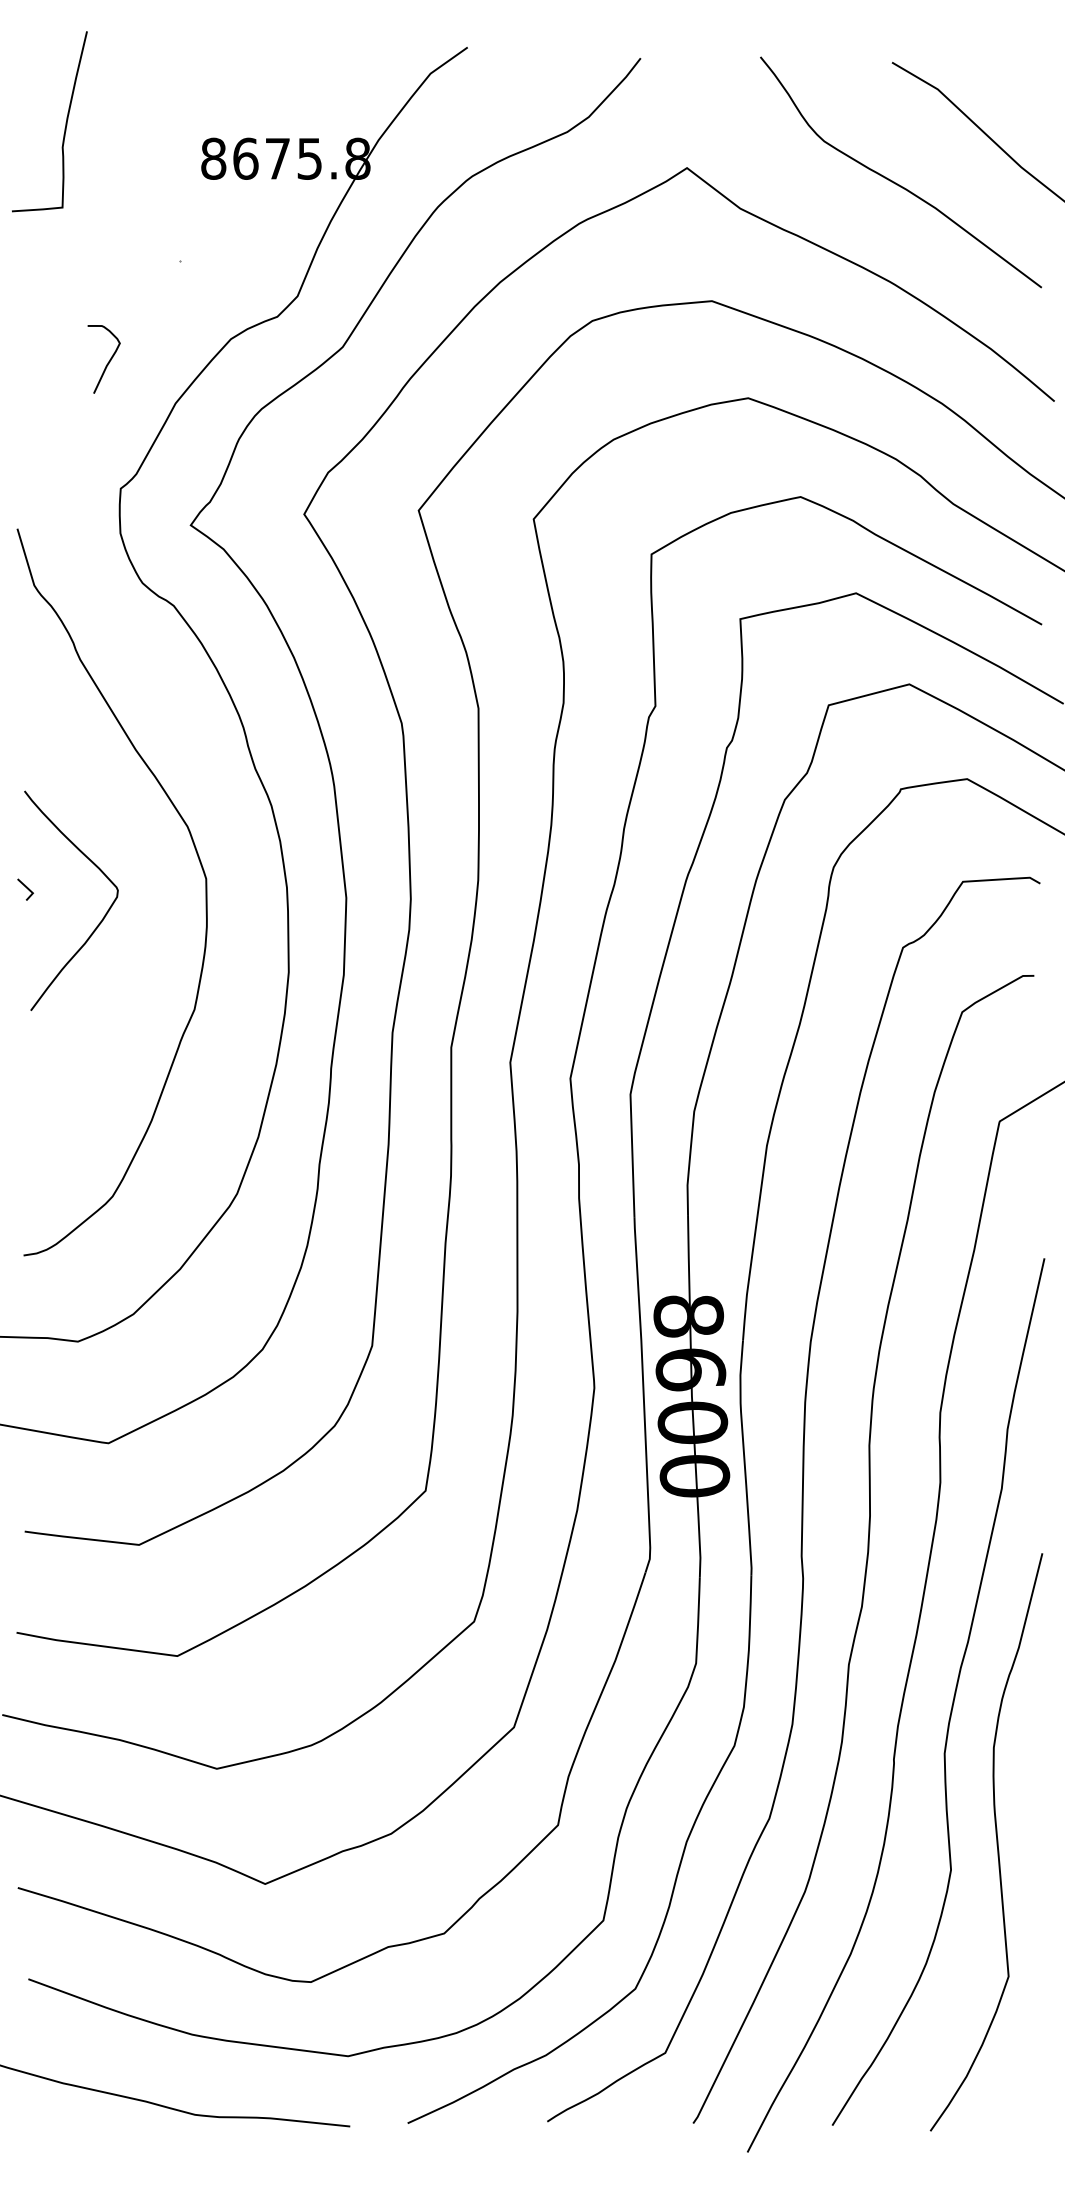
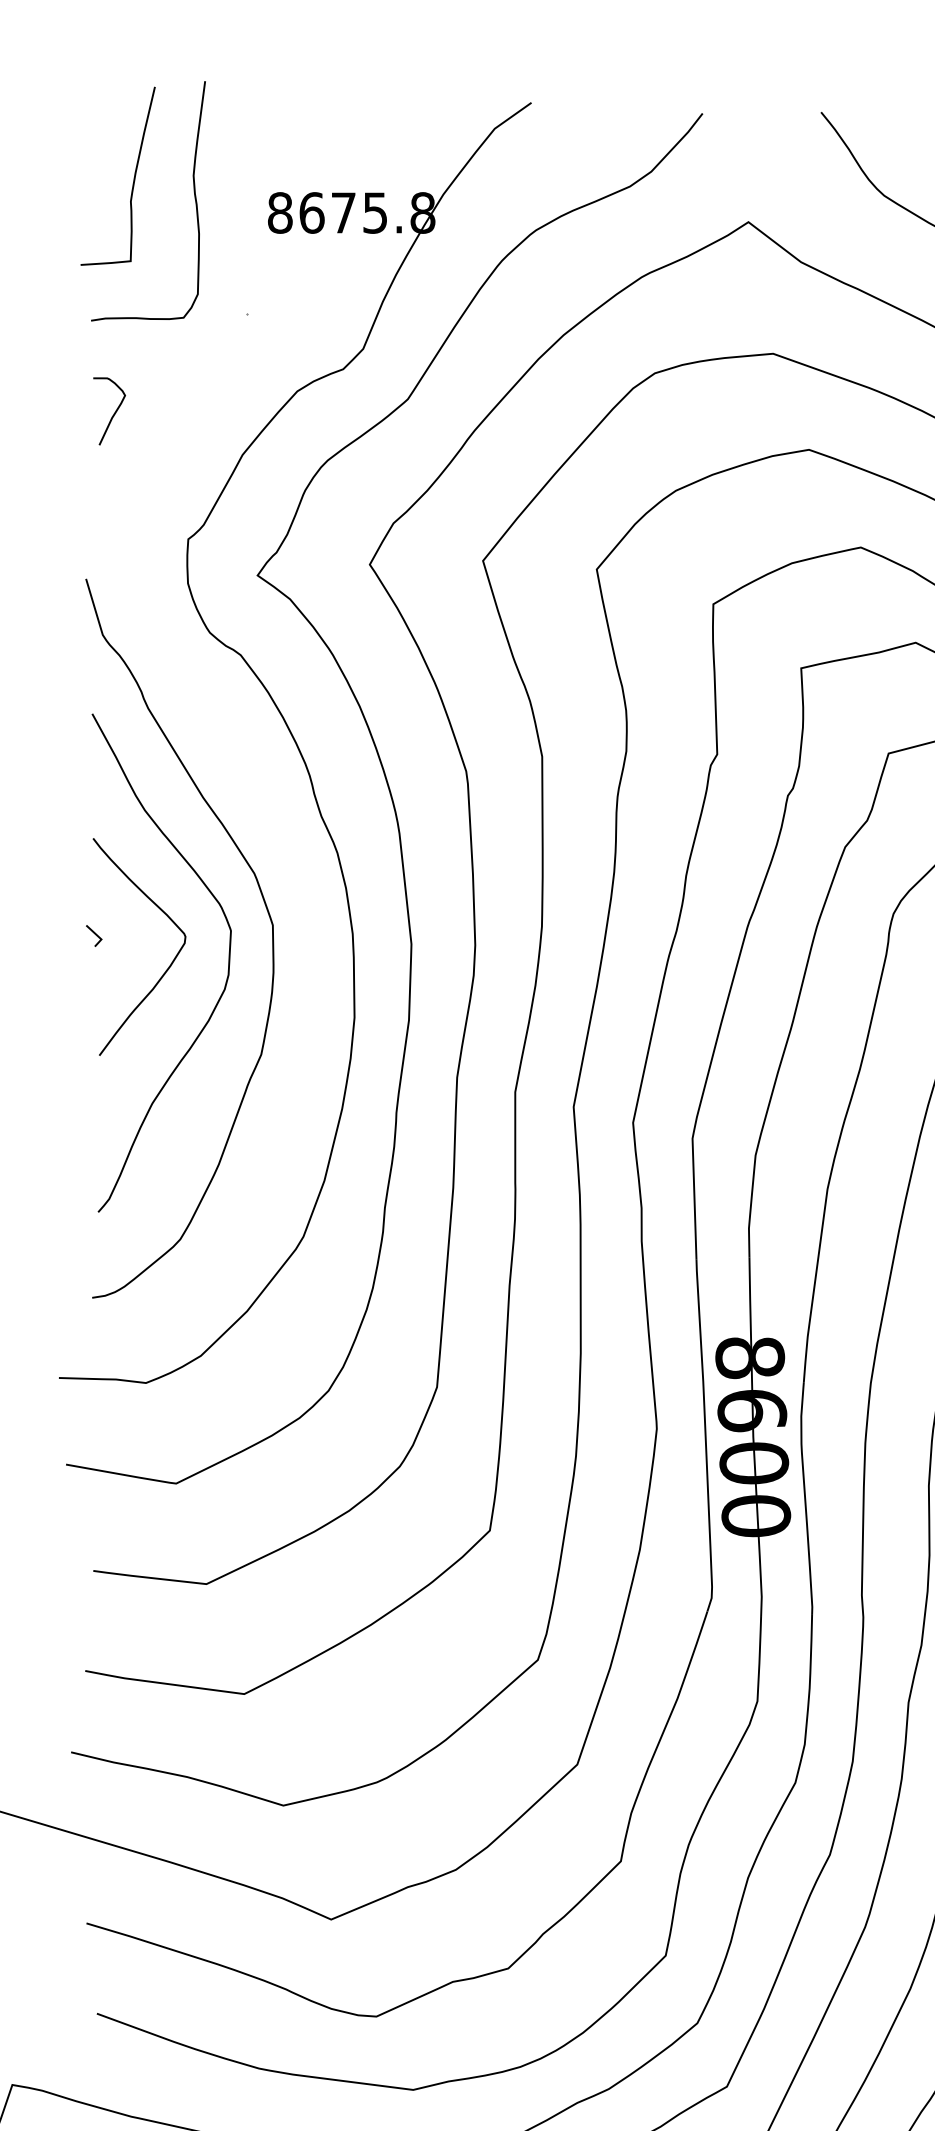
curve: (126, 141) -> (193, 195), added
curve: (107, 362) -> (112, 414), moved
curve: (160, 923) -> (227, 969), added

